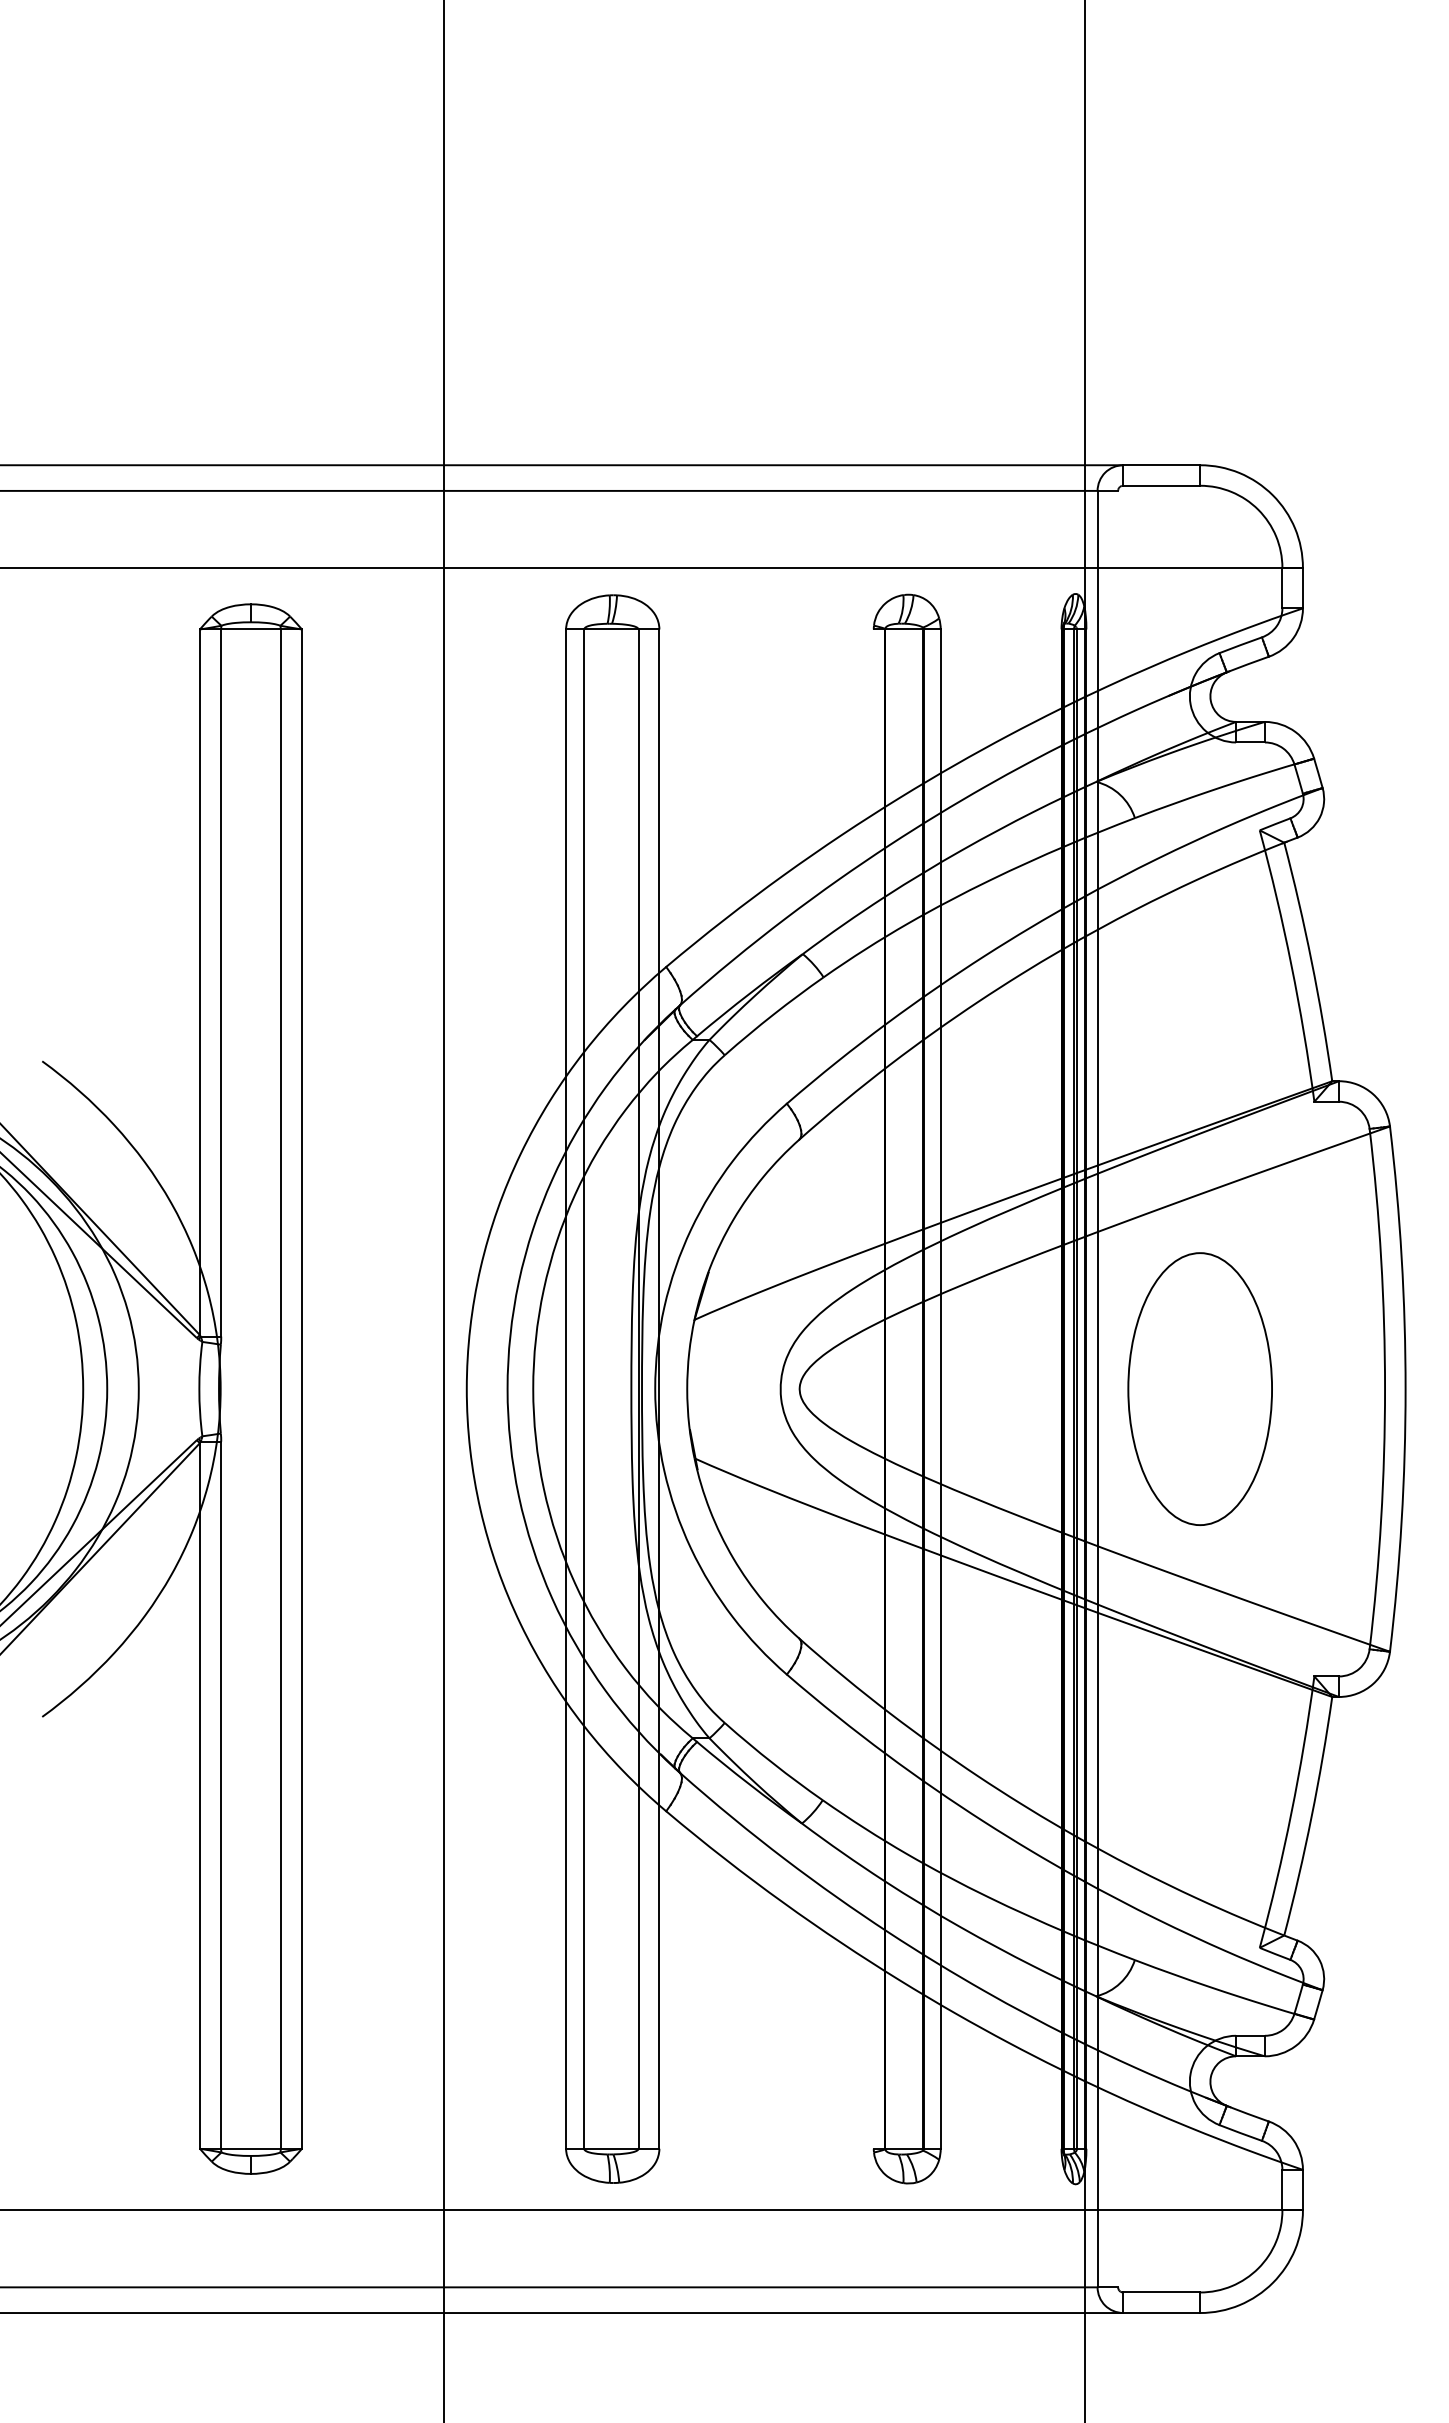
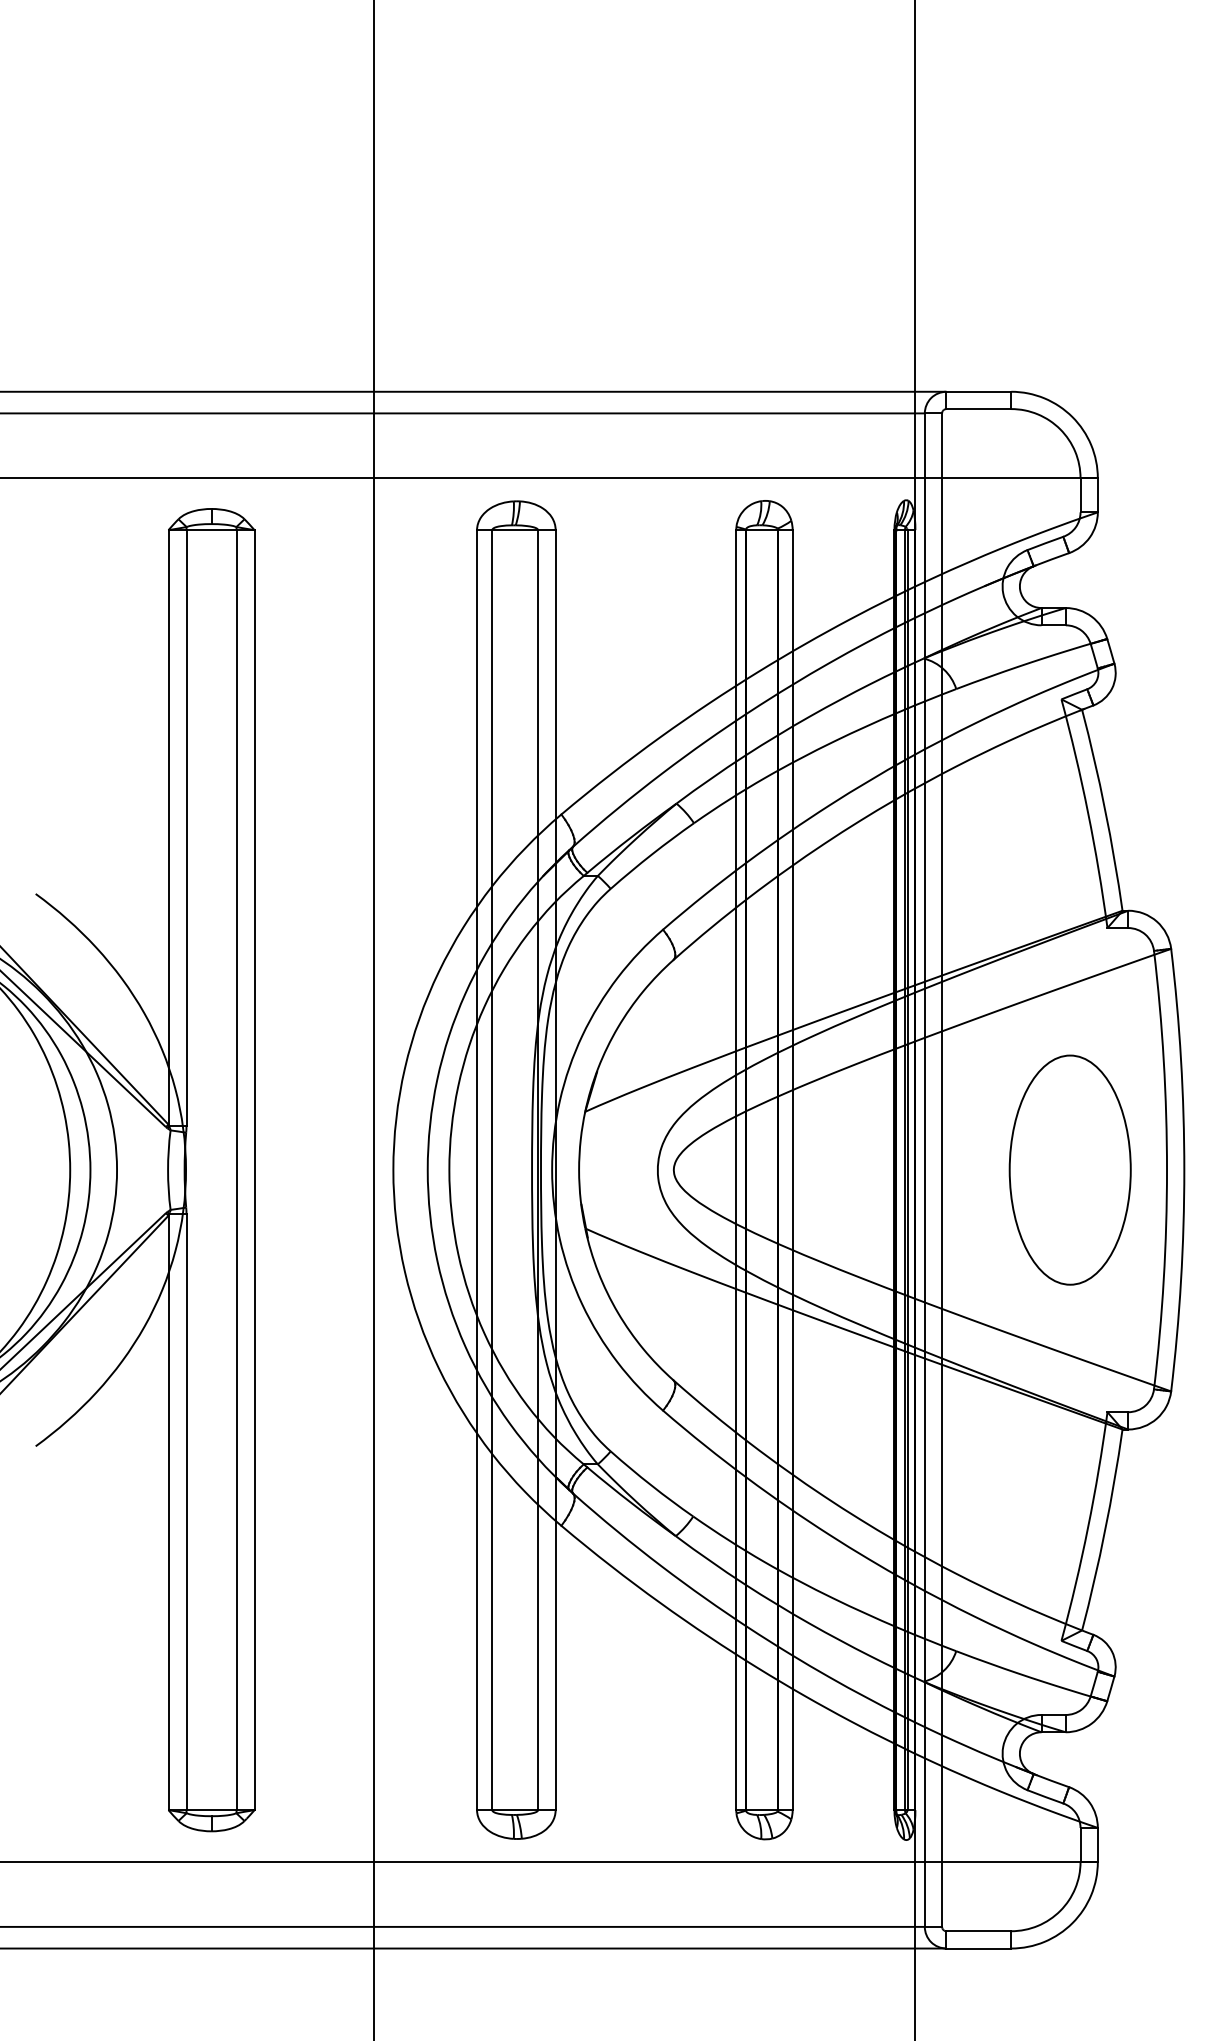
line: (873, 1388) -> (736, 1169), added
line: (1118, 1388) -> (942, 1169), added
part: (1199, 1388) -> (1069, 1169), moved

